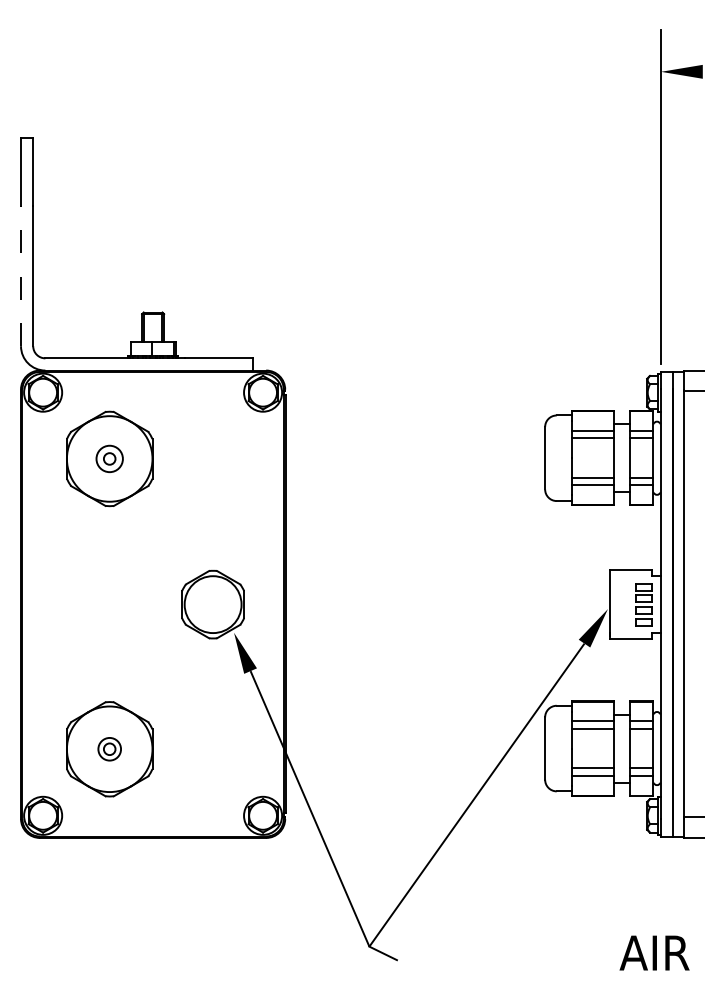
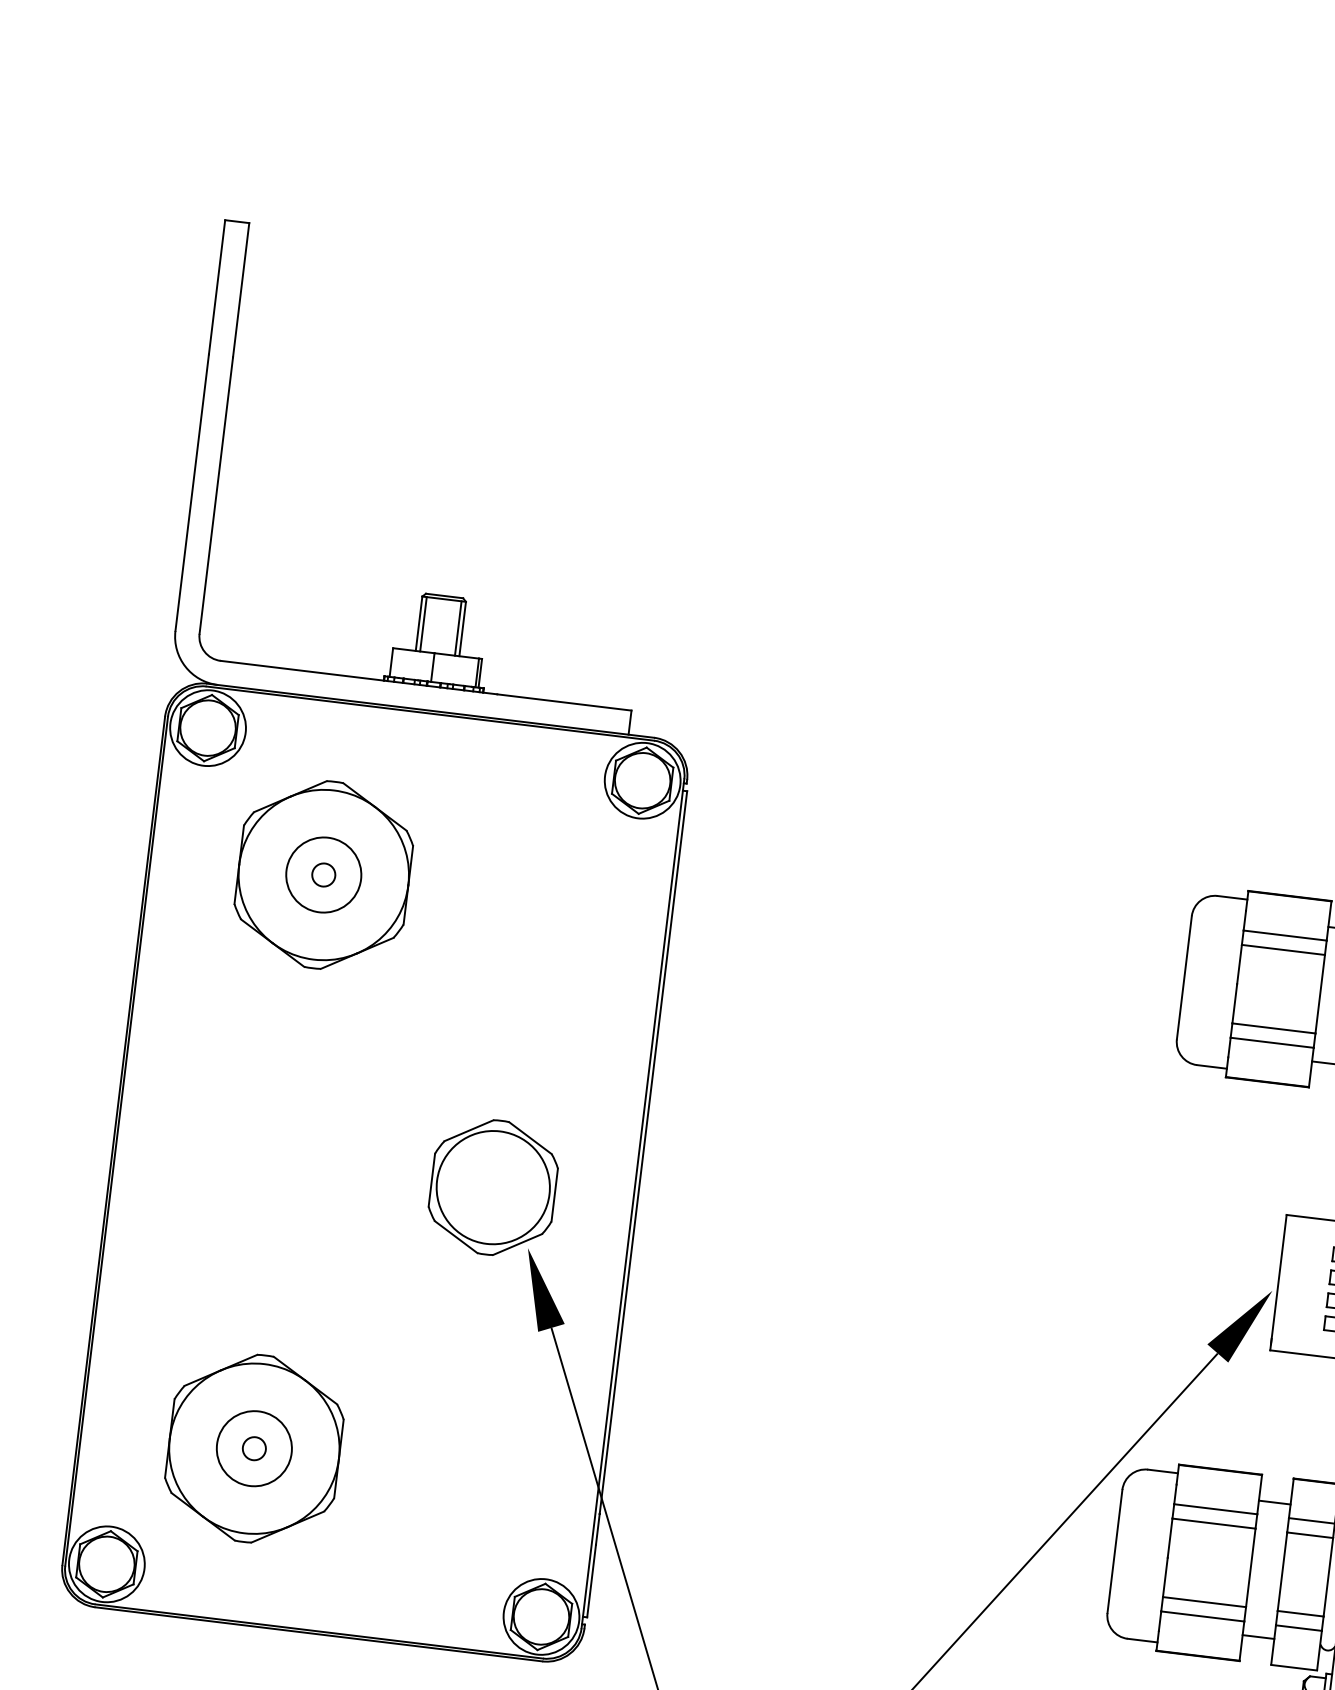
line: (21, 276) -> (193, 493), dashed -> solid
circle: (109, 458) -> (323, 874), size x1.43
circle: (109, 749) -> (253, 1449), size x1.67

